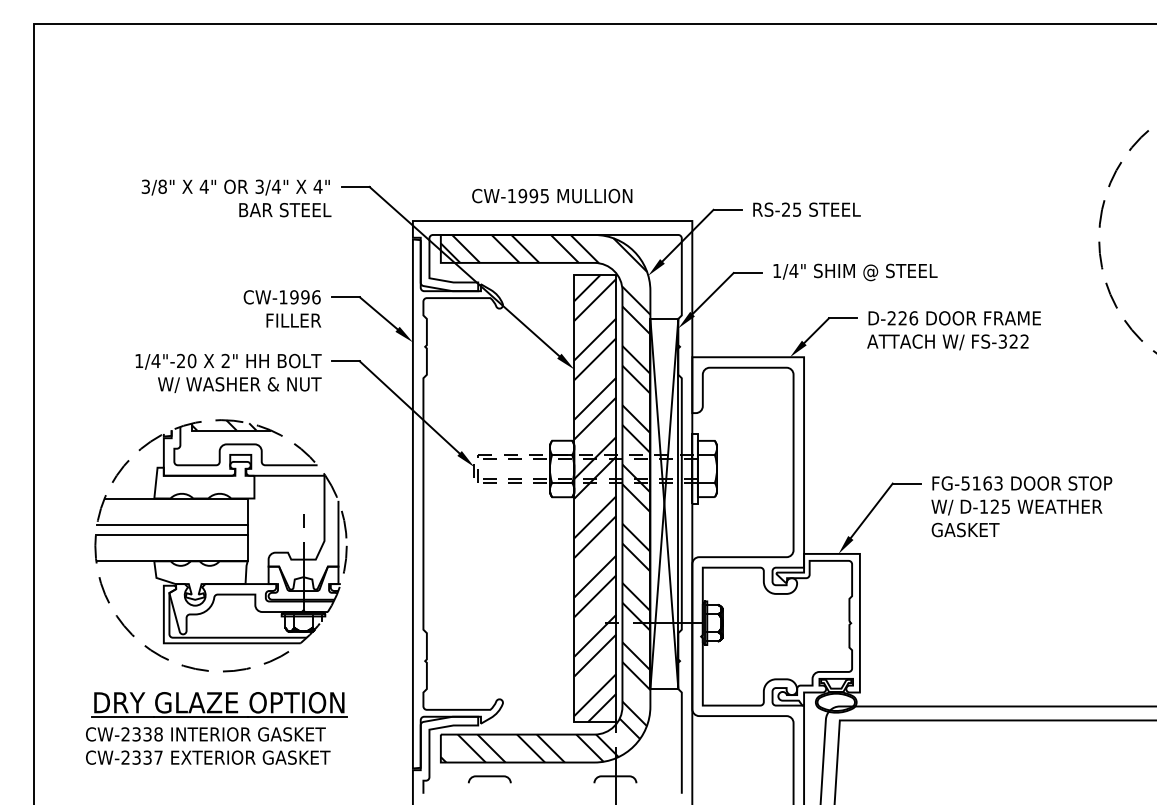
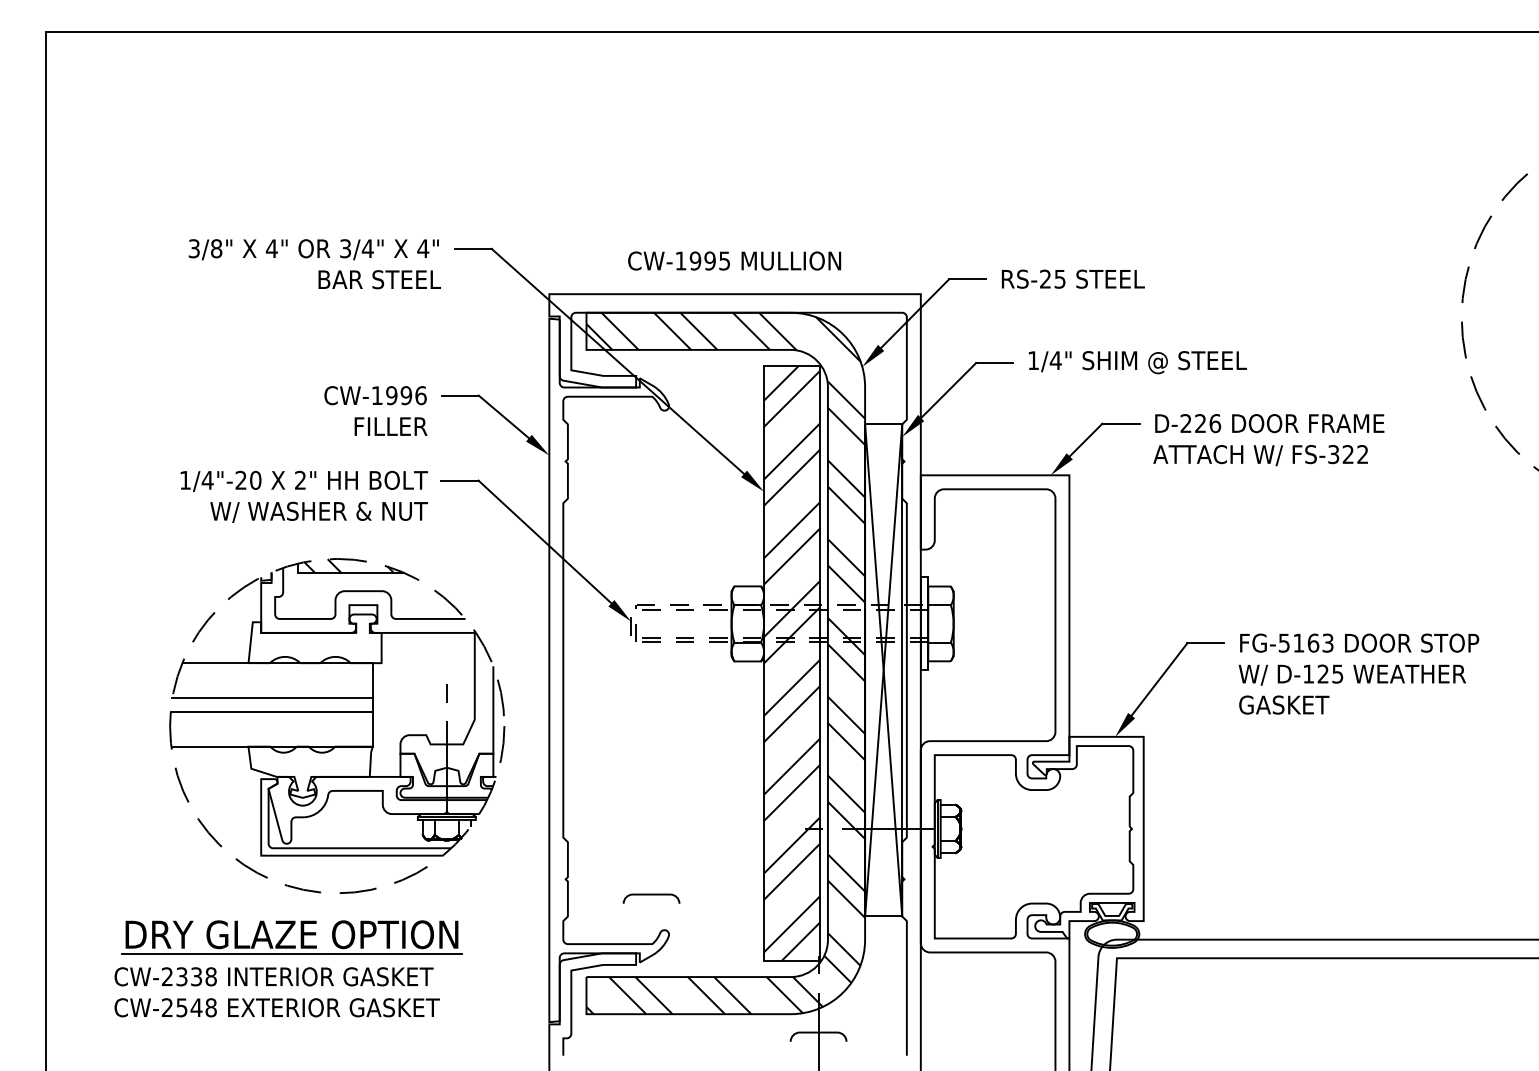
part: (221, 545) -> (337, 725), moved
text: (147, 757) -> (196, 1007), CW-2337 -> CW-2548
curve: (489, 777) -> (651, 895), moved

